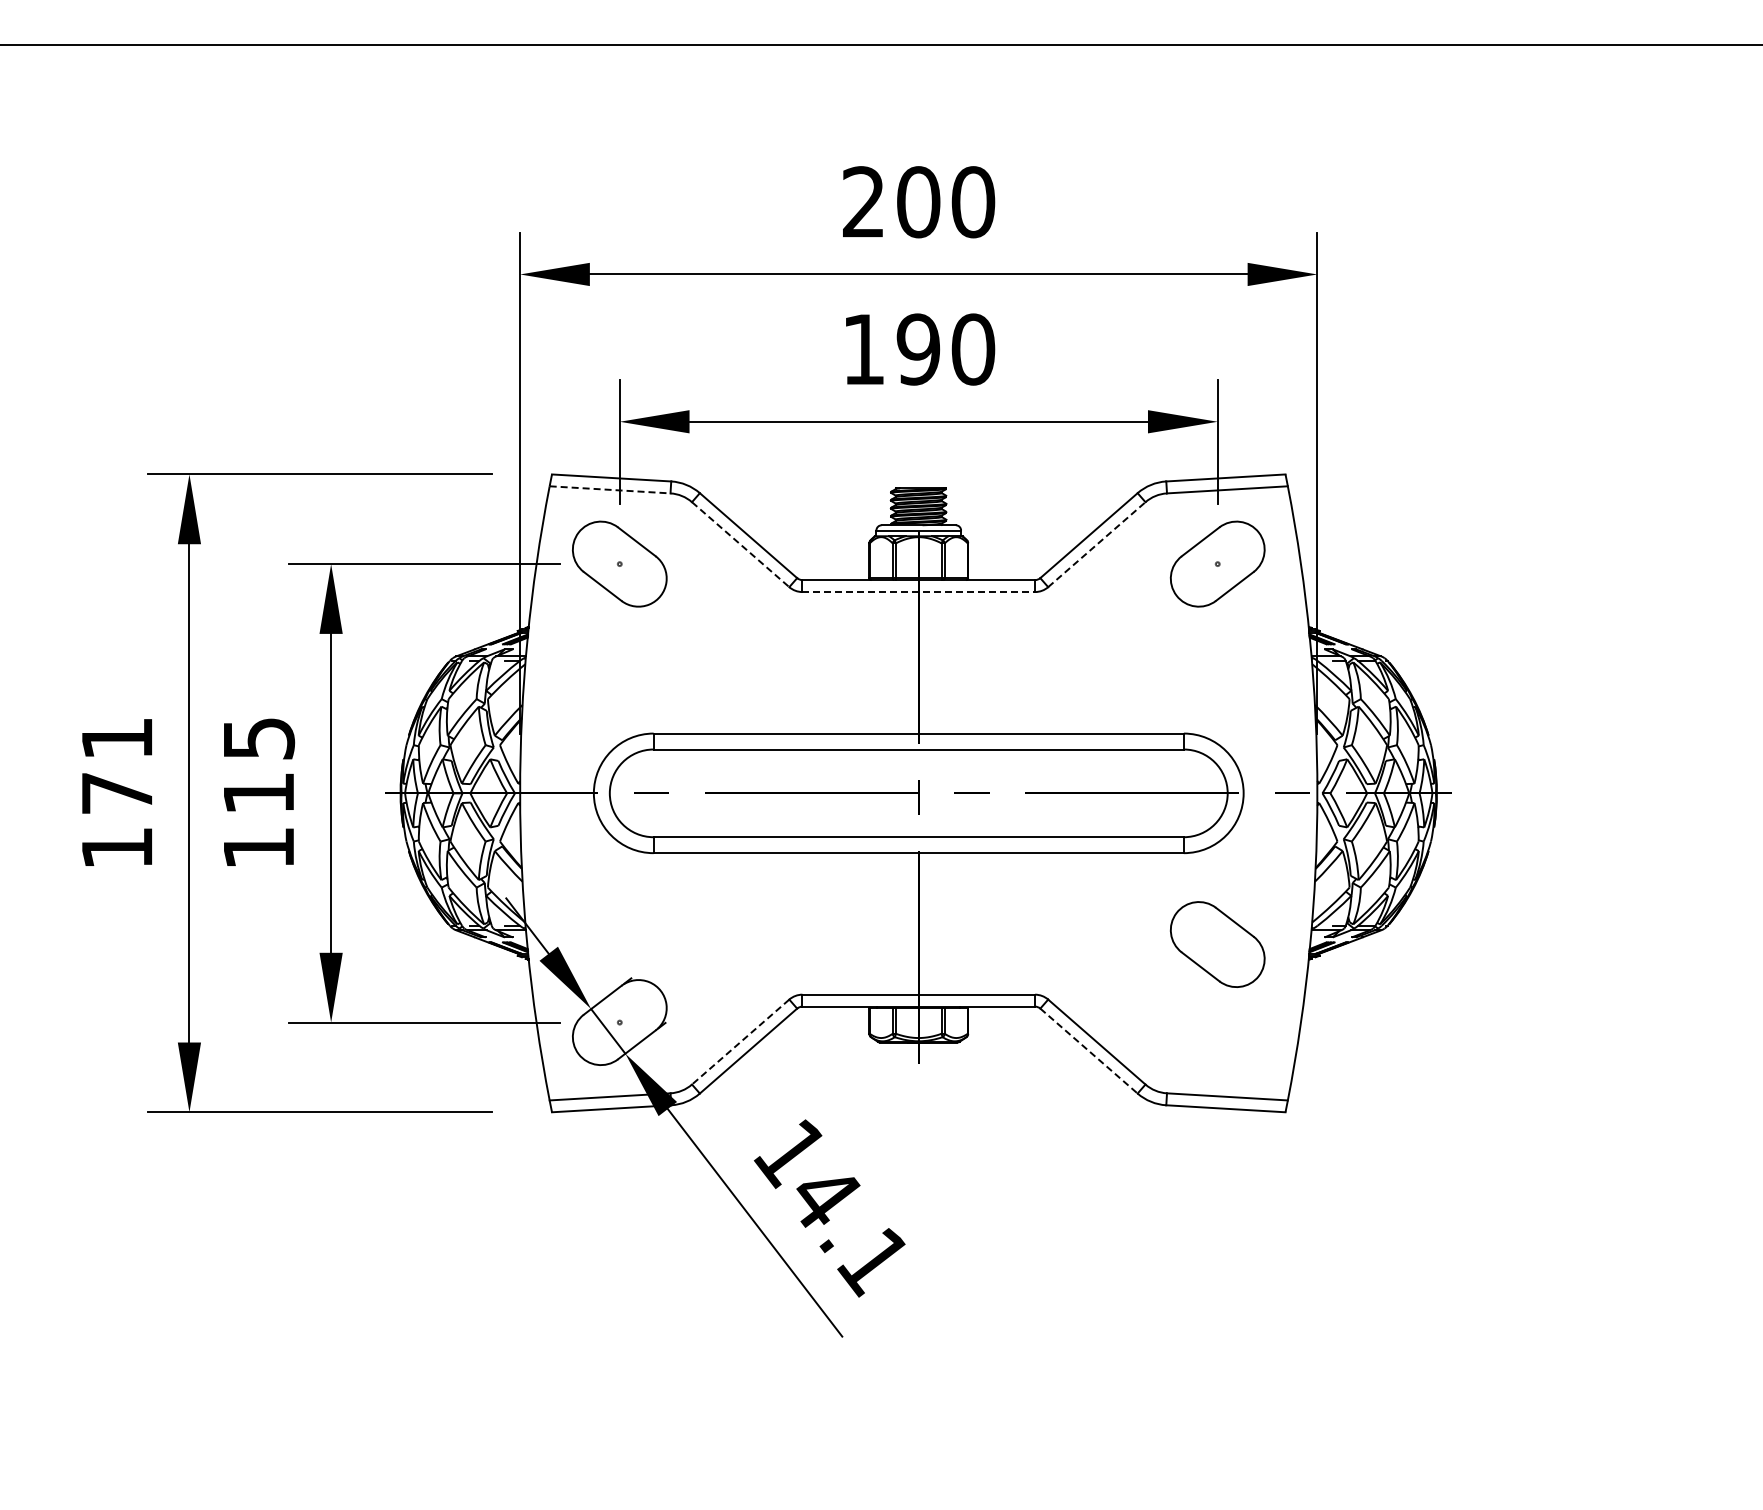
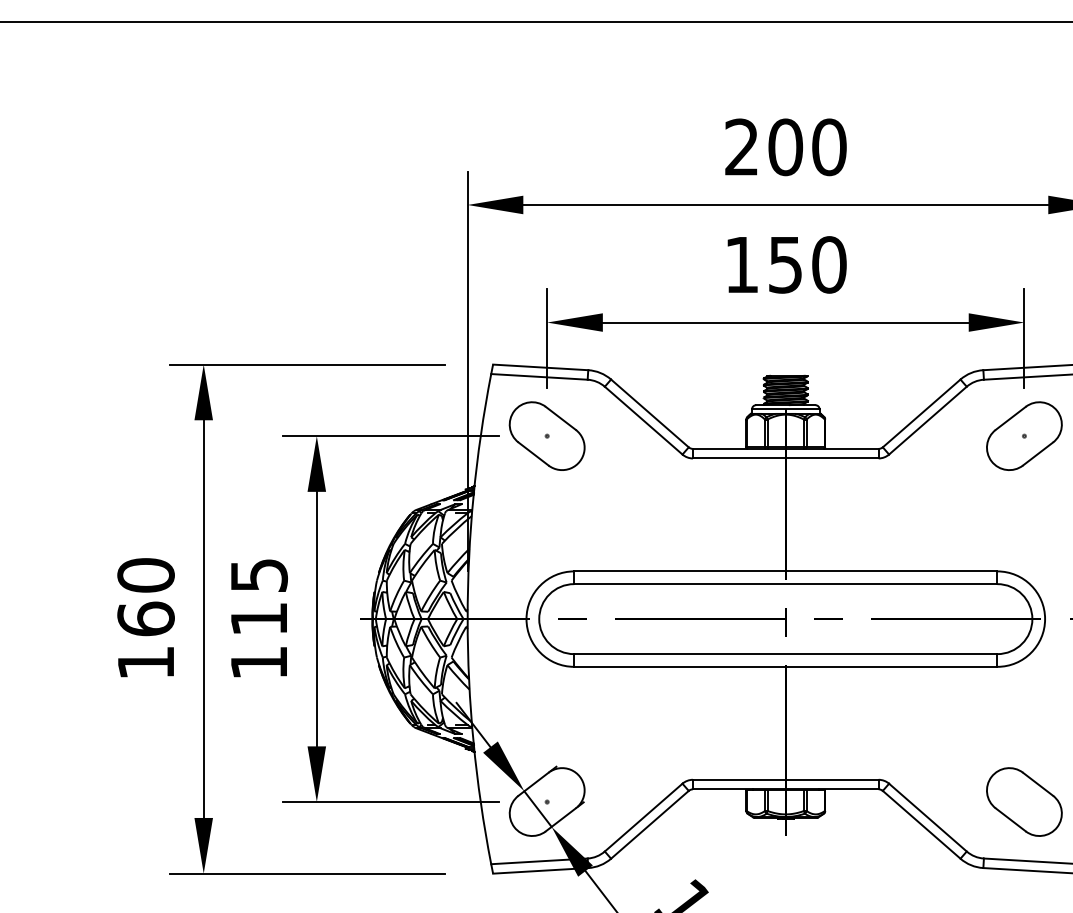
text: (918, 349) -> (785, 264), 190 -> 150
line: (610, 489) -> (539, 376), dashed -> solid
line: (740, 544) -> (643, 420), dashed -> solid
line: (1096, 544) -> (927, 420), dashed -> solid
line: (919, 592) -> (786, 458), dashed -> solid
text: (117, 765) -> (146, 596), 171 -> 160
part: (1217, 944) -> (1024, 801), moved
line: (740, 1042) -> (643, 817), dashed -> solid
line: (1089, 1051) -> (922, 825), dashed -> solid

